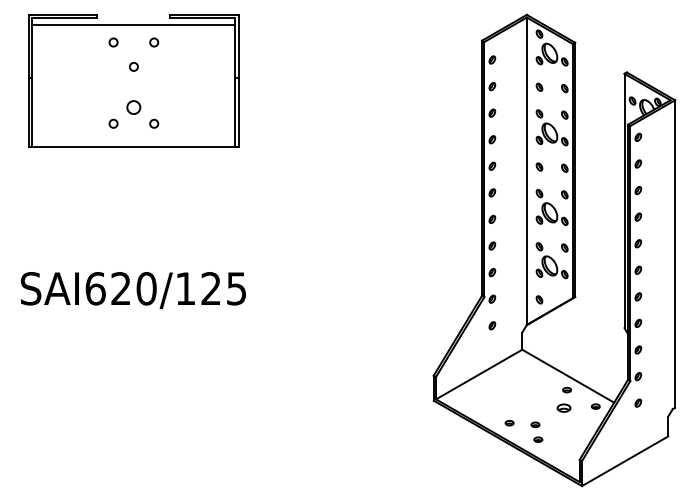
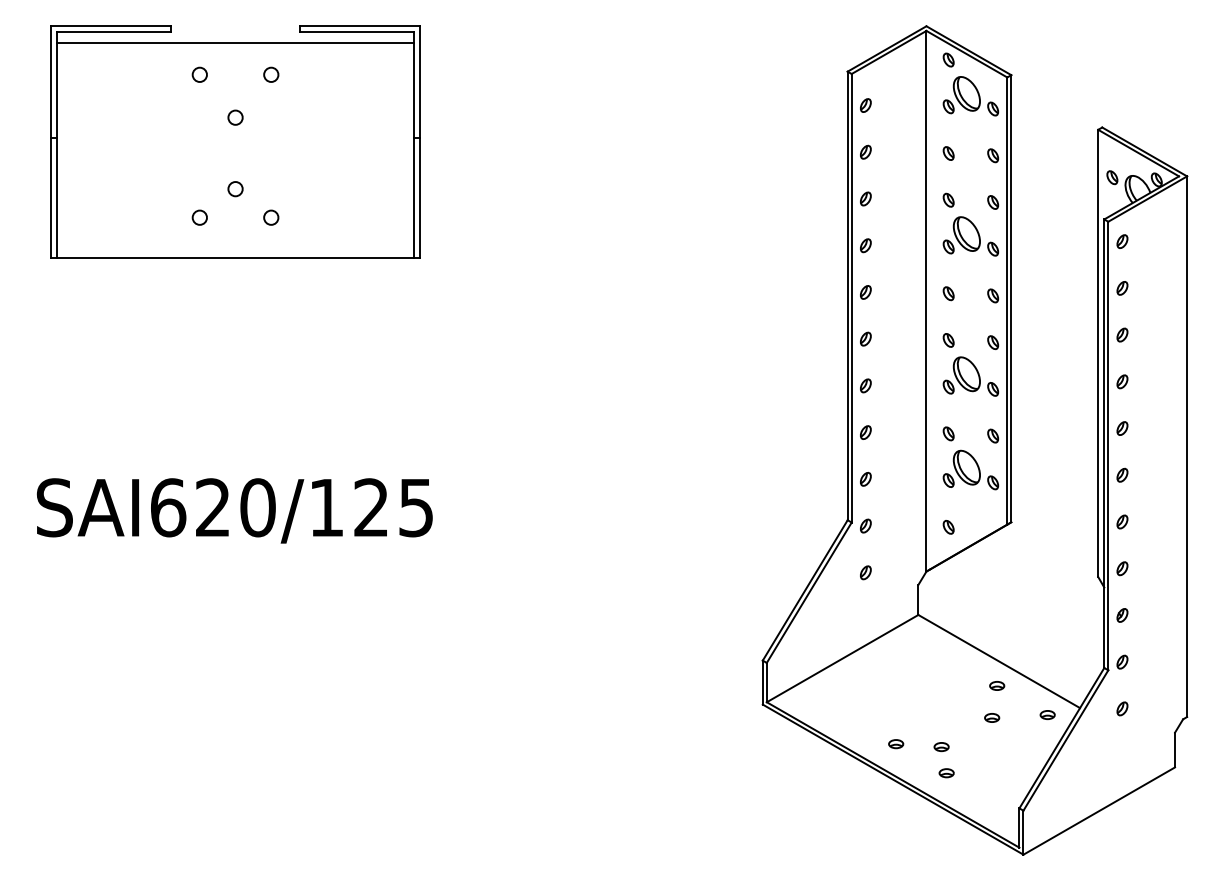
circle: (133, 107) -> (234, 189), size x0.62
part: (564, 408) -> (992, 718), size x0.62

